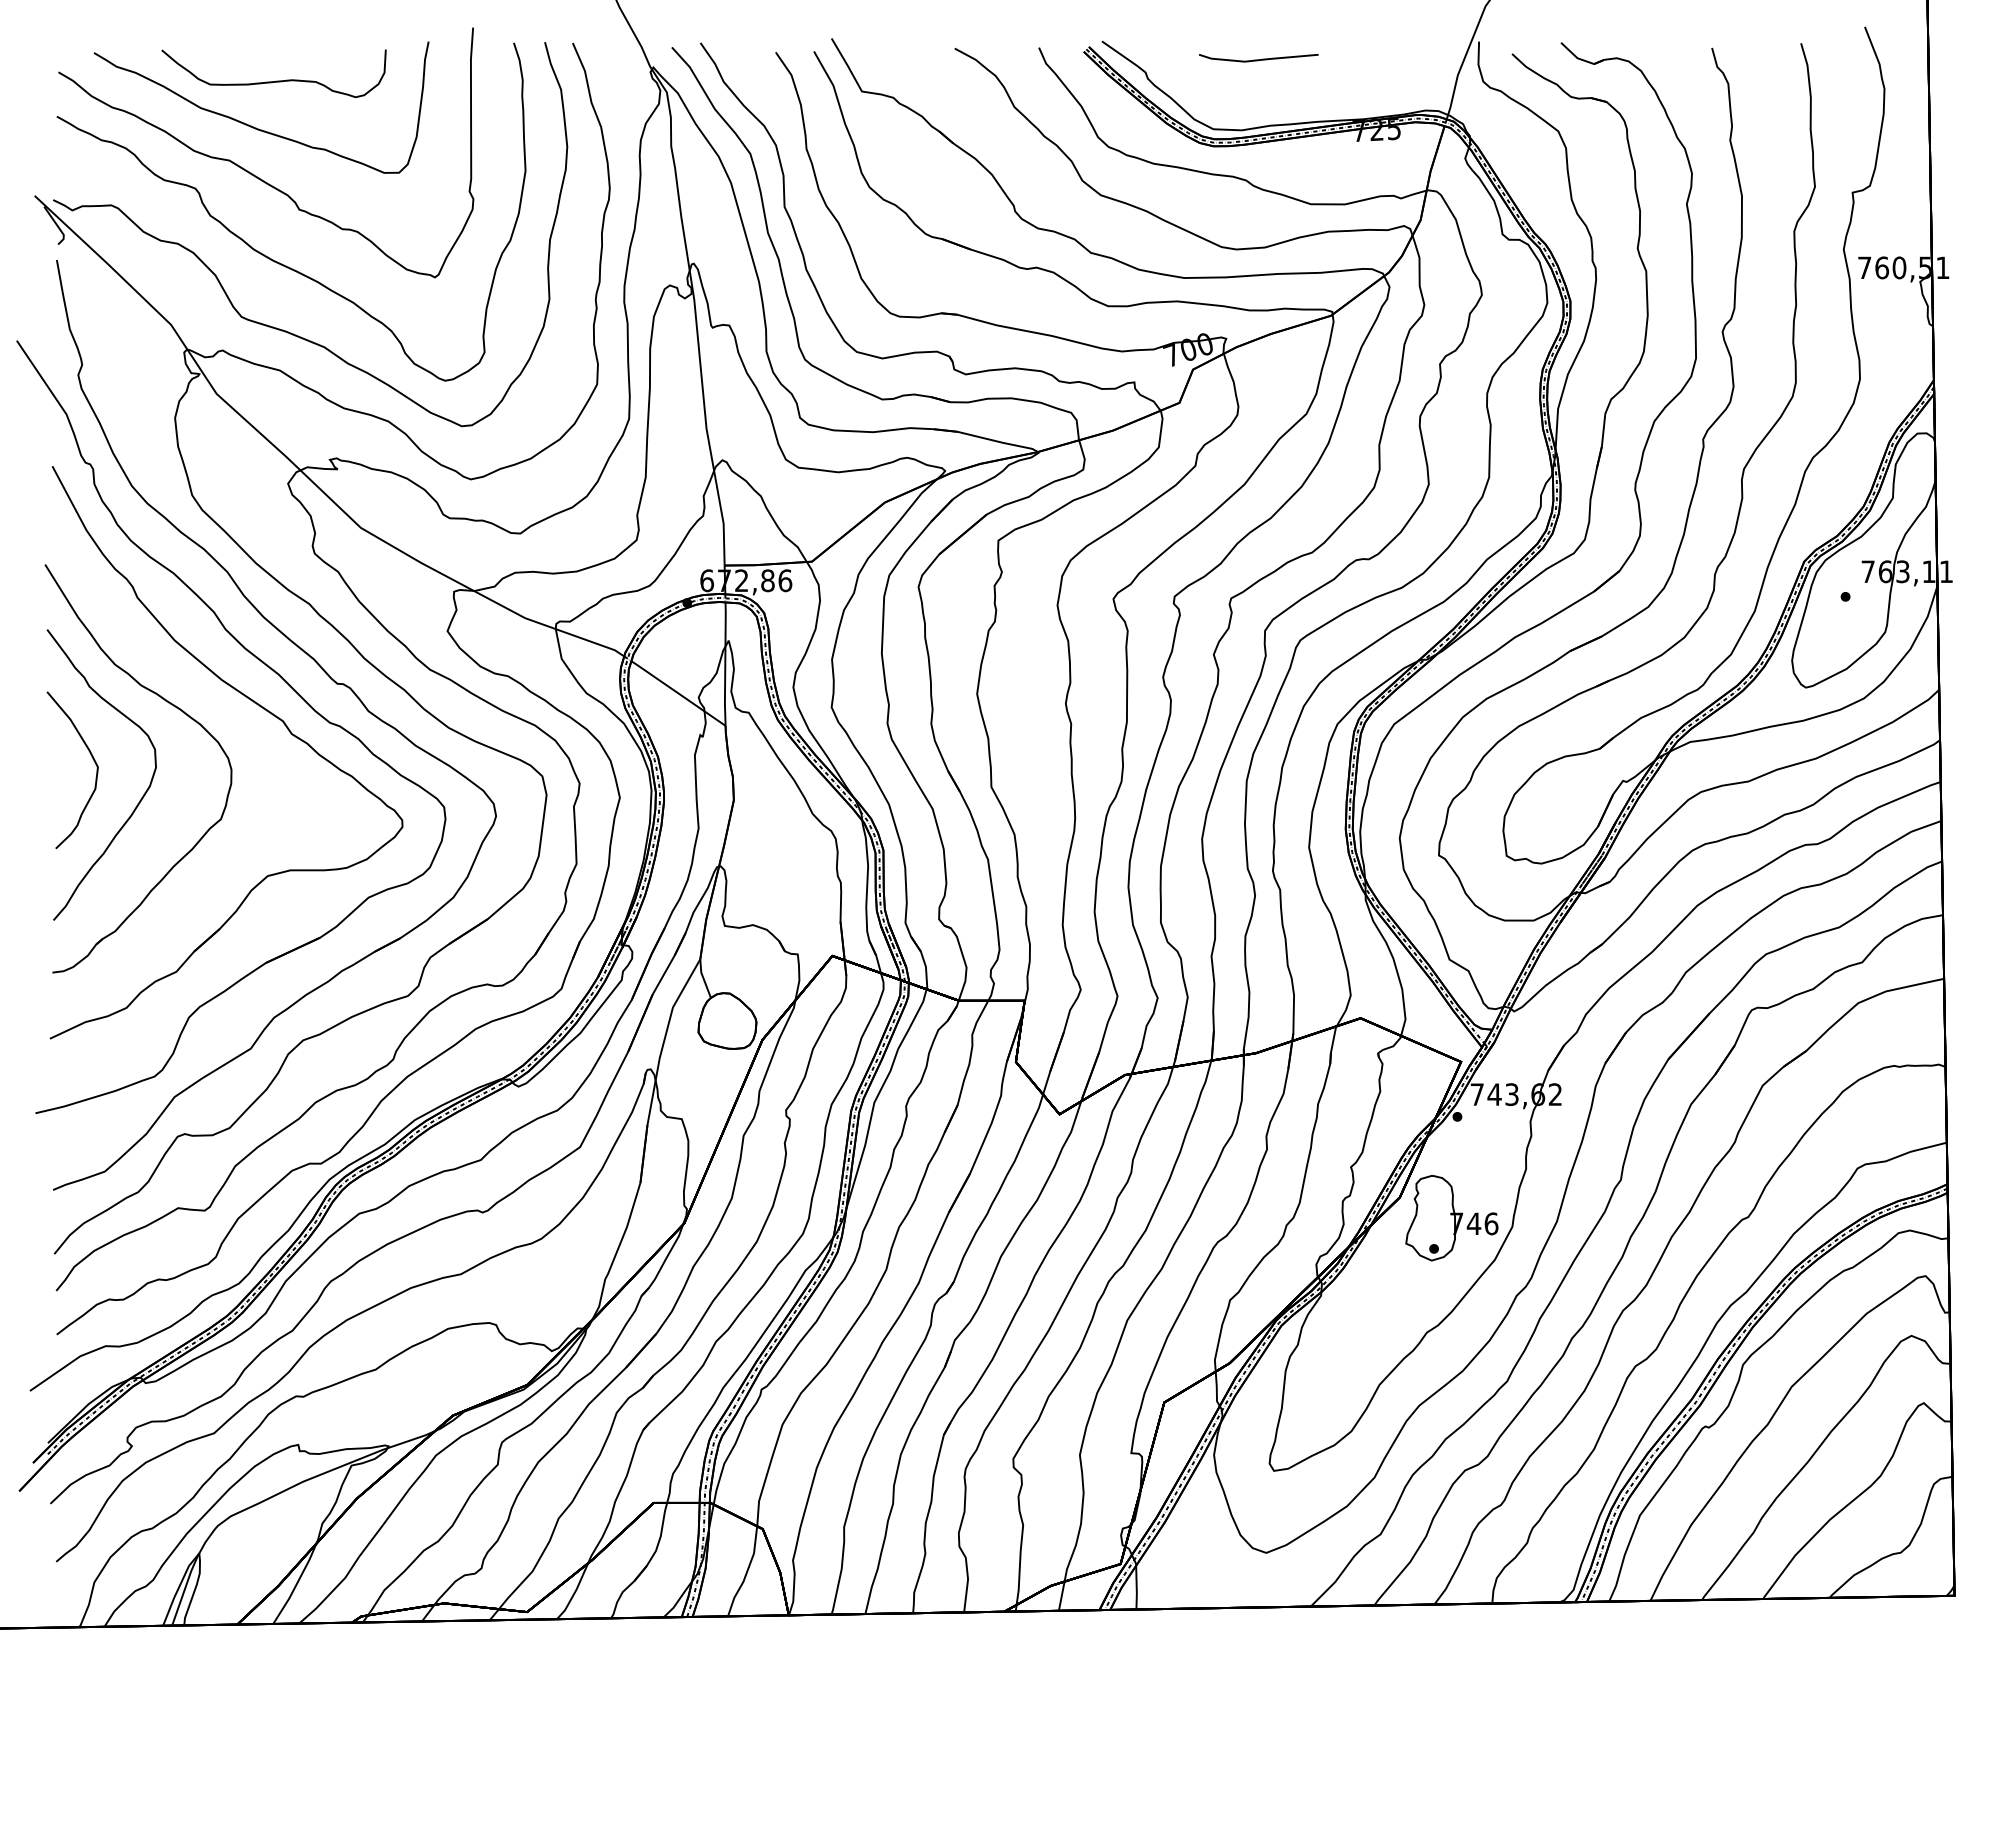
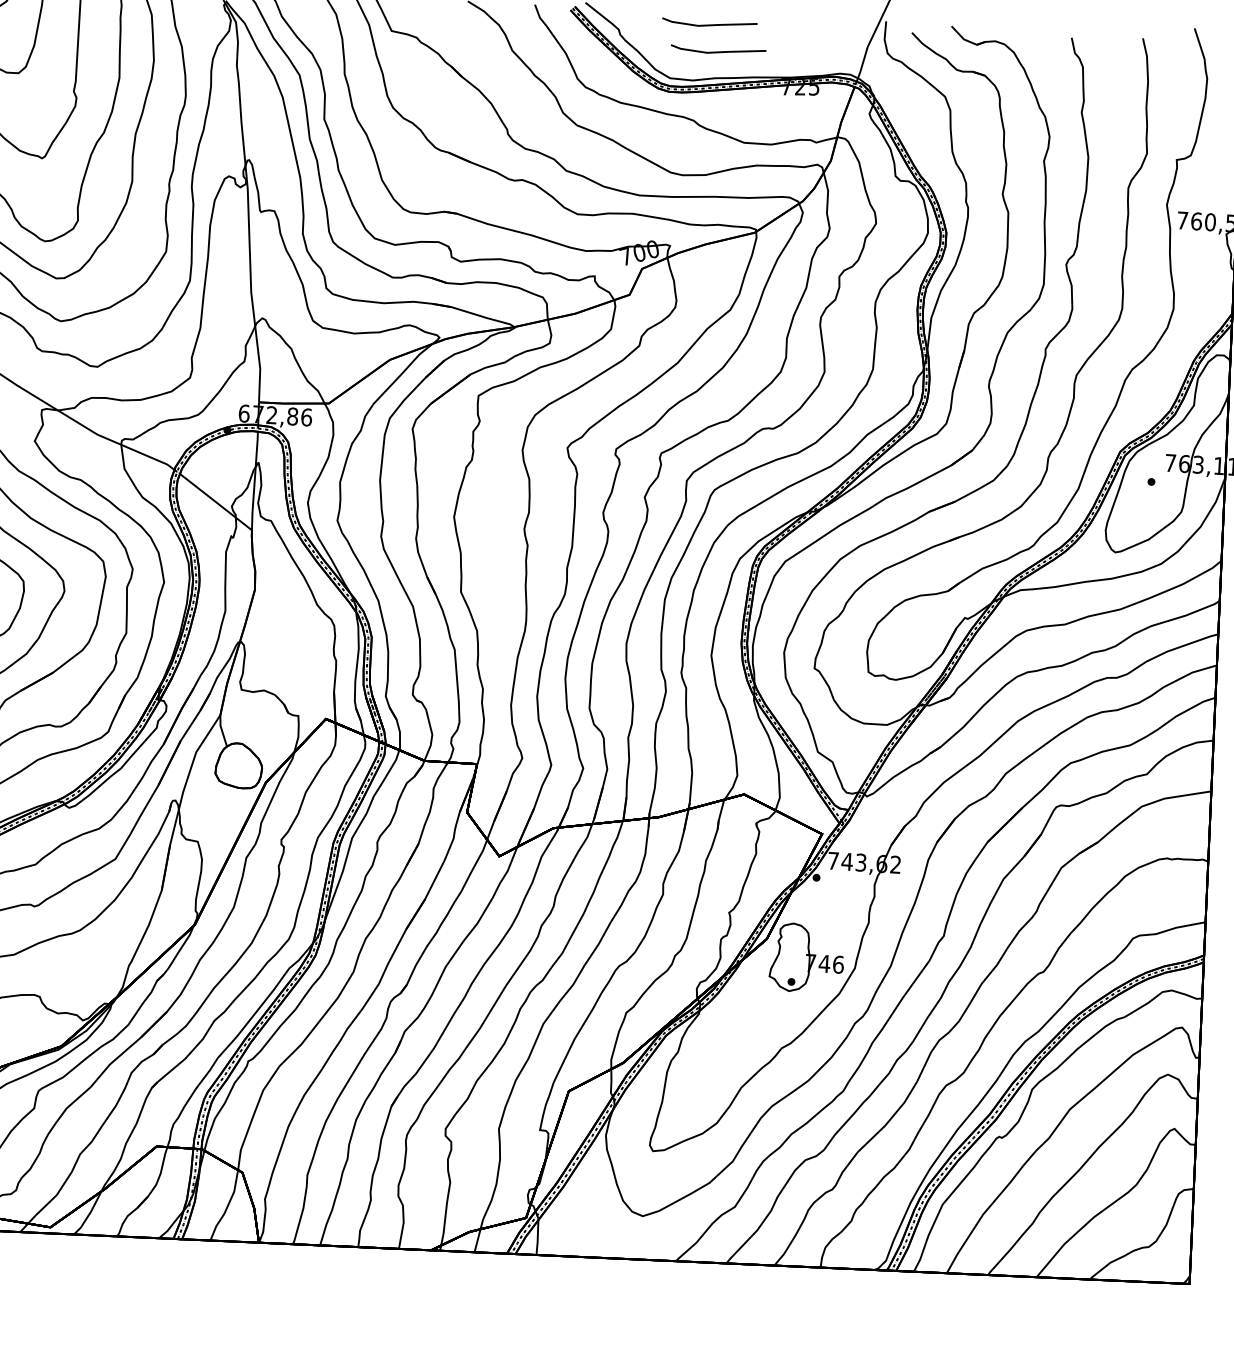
line: (1271, 92) -> (718, 51), added

